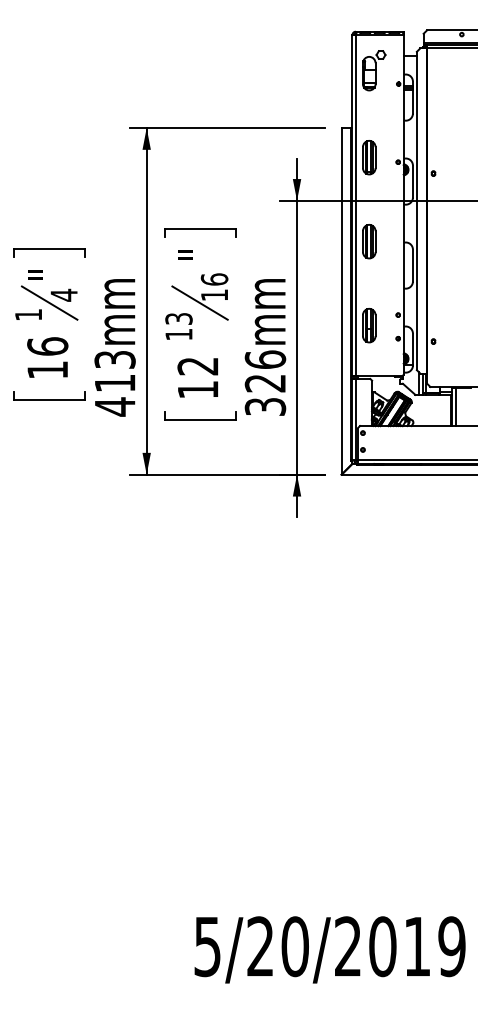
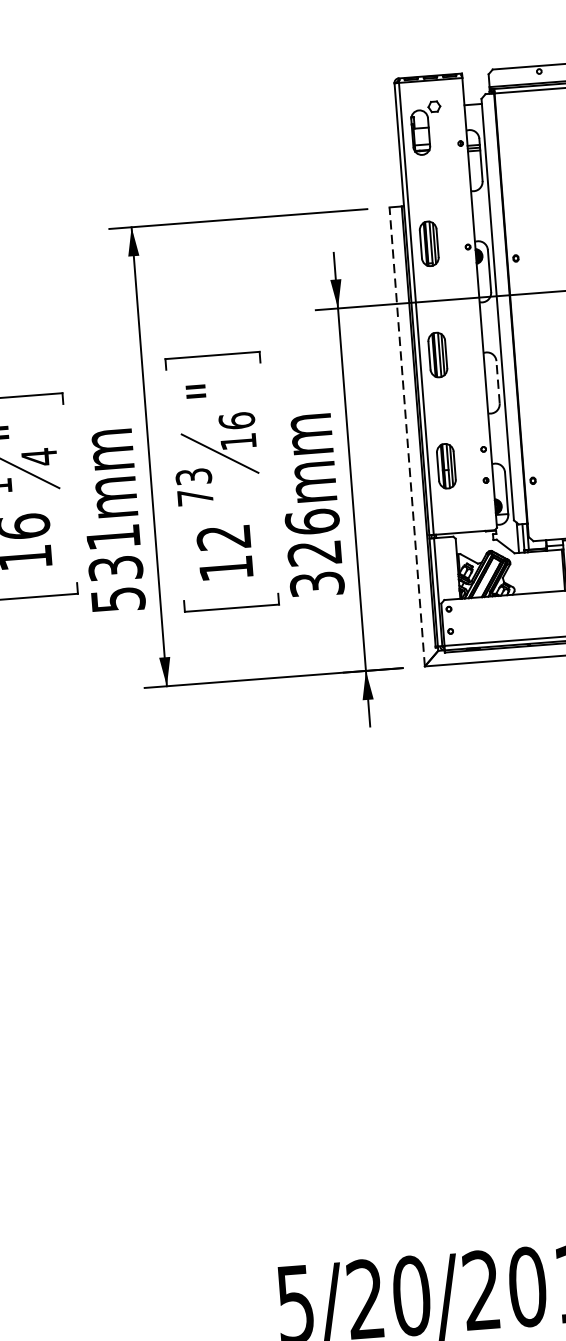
line: (412, 265) -> (497, 382), solid -> dashed
line: (341, 300) -> (407, 435), solid -> dashed
text: (178, 334) -> (194, 497), 13 -> 73
text: (114, 383) -> (115, 568), 413mm -> 531mm

